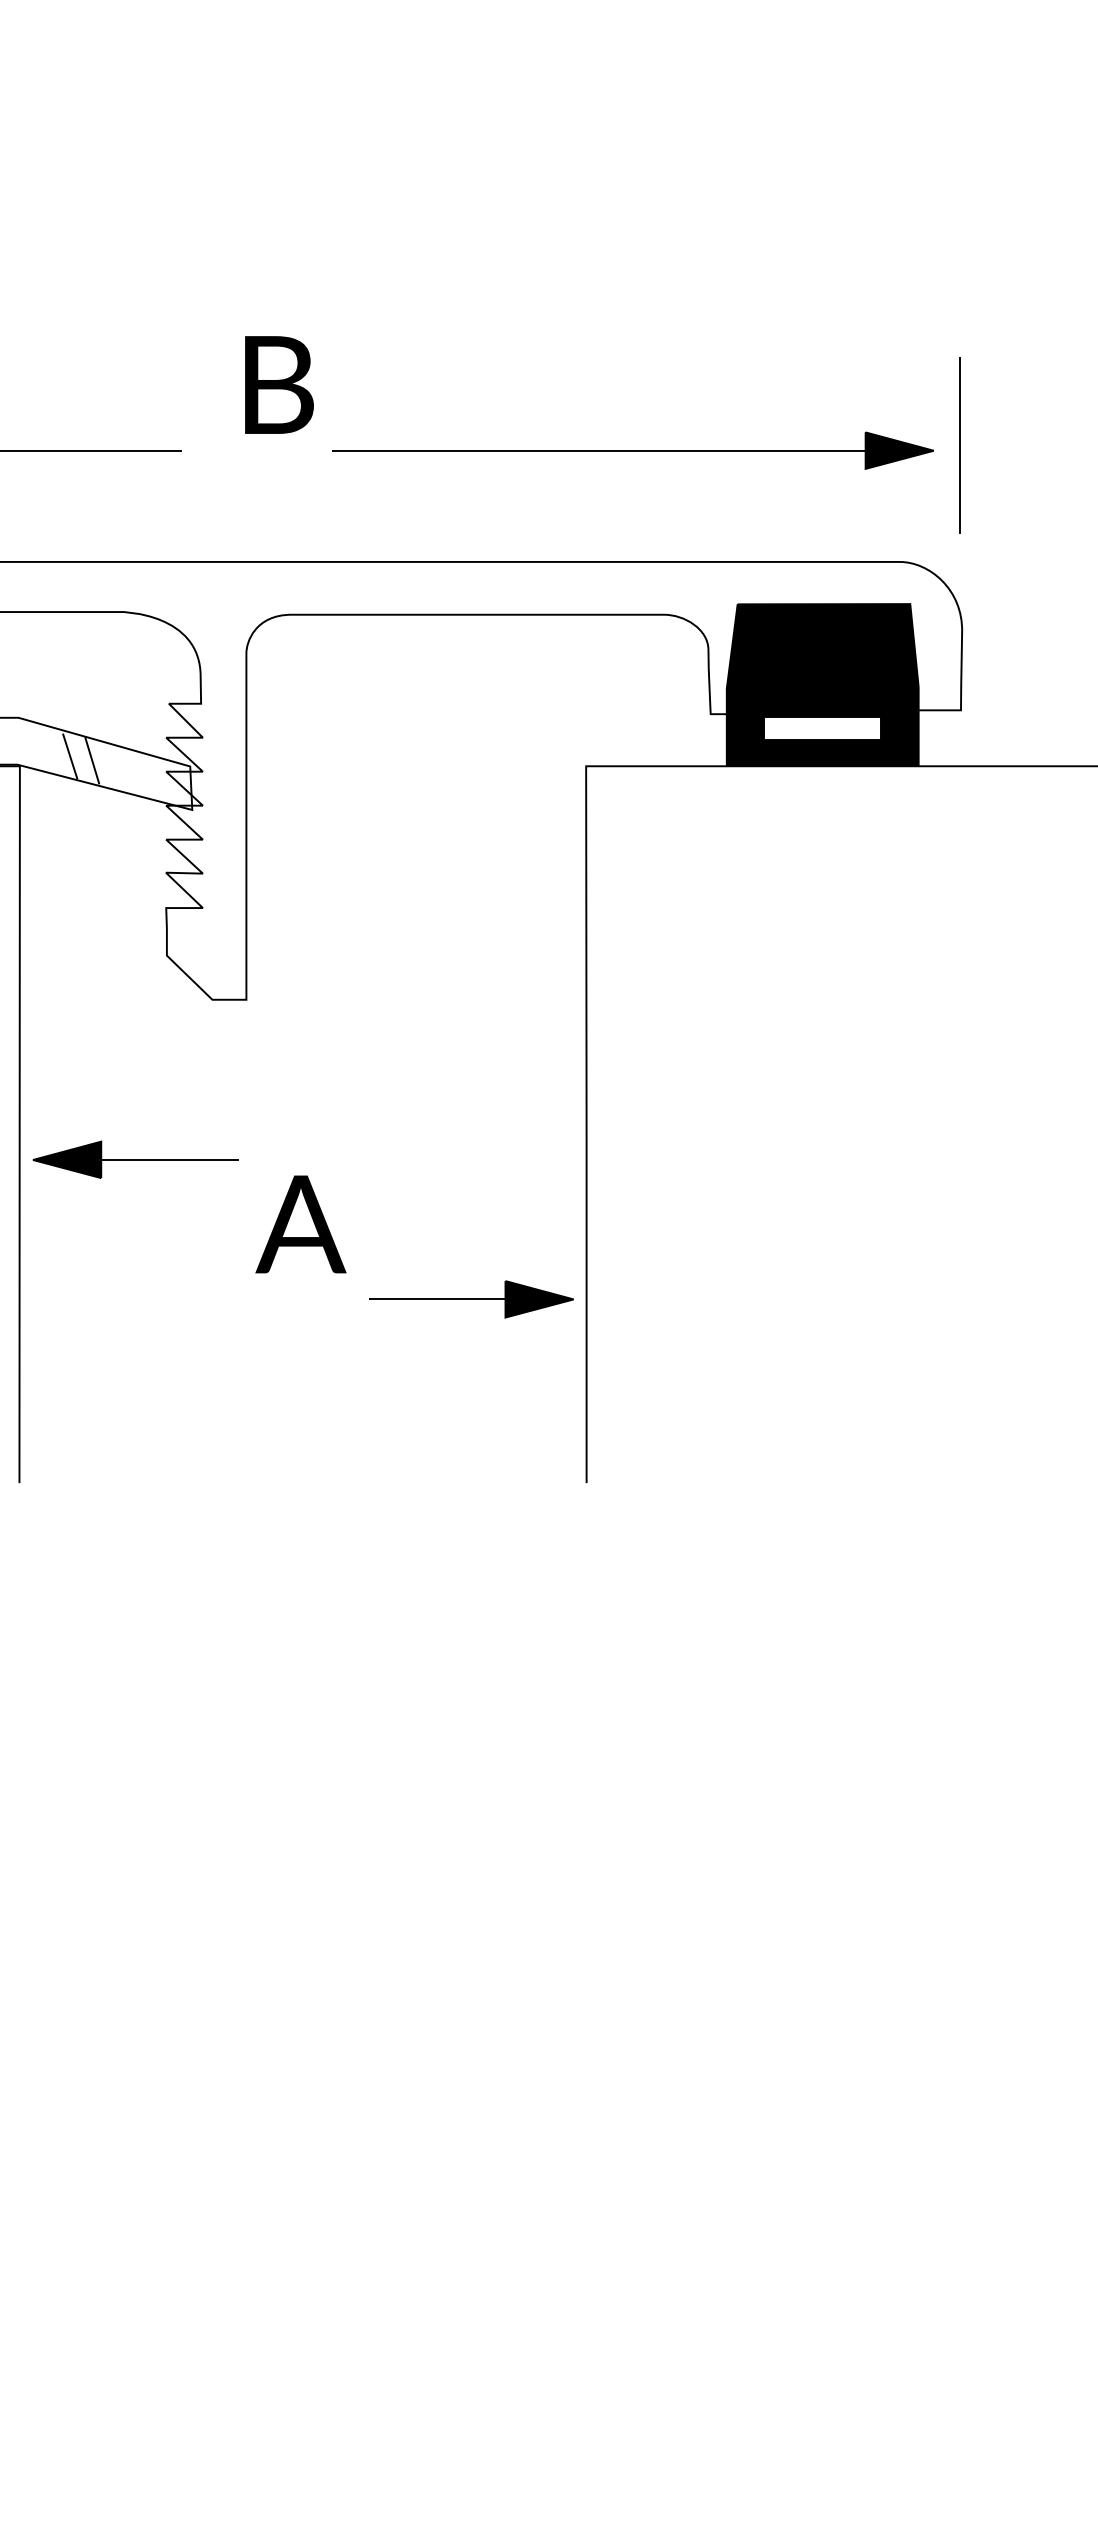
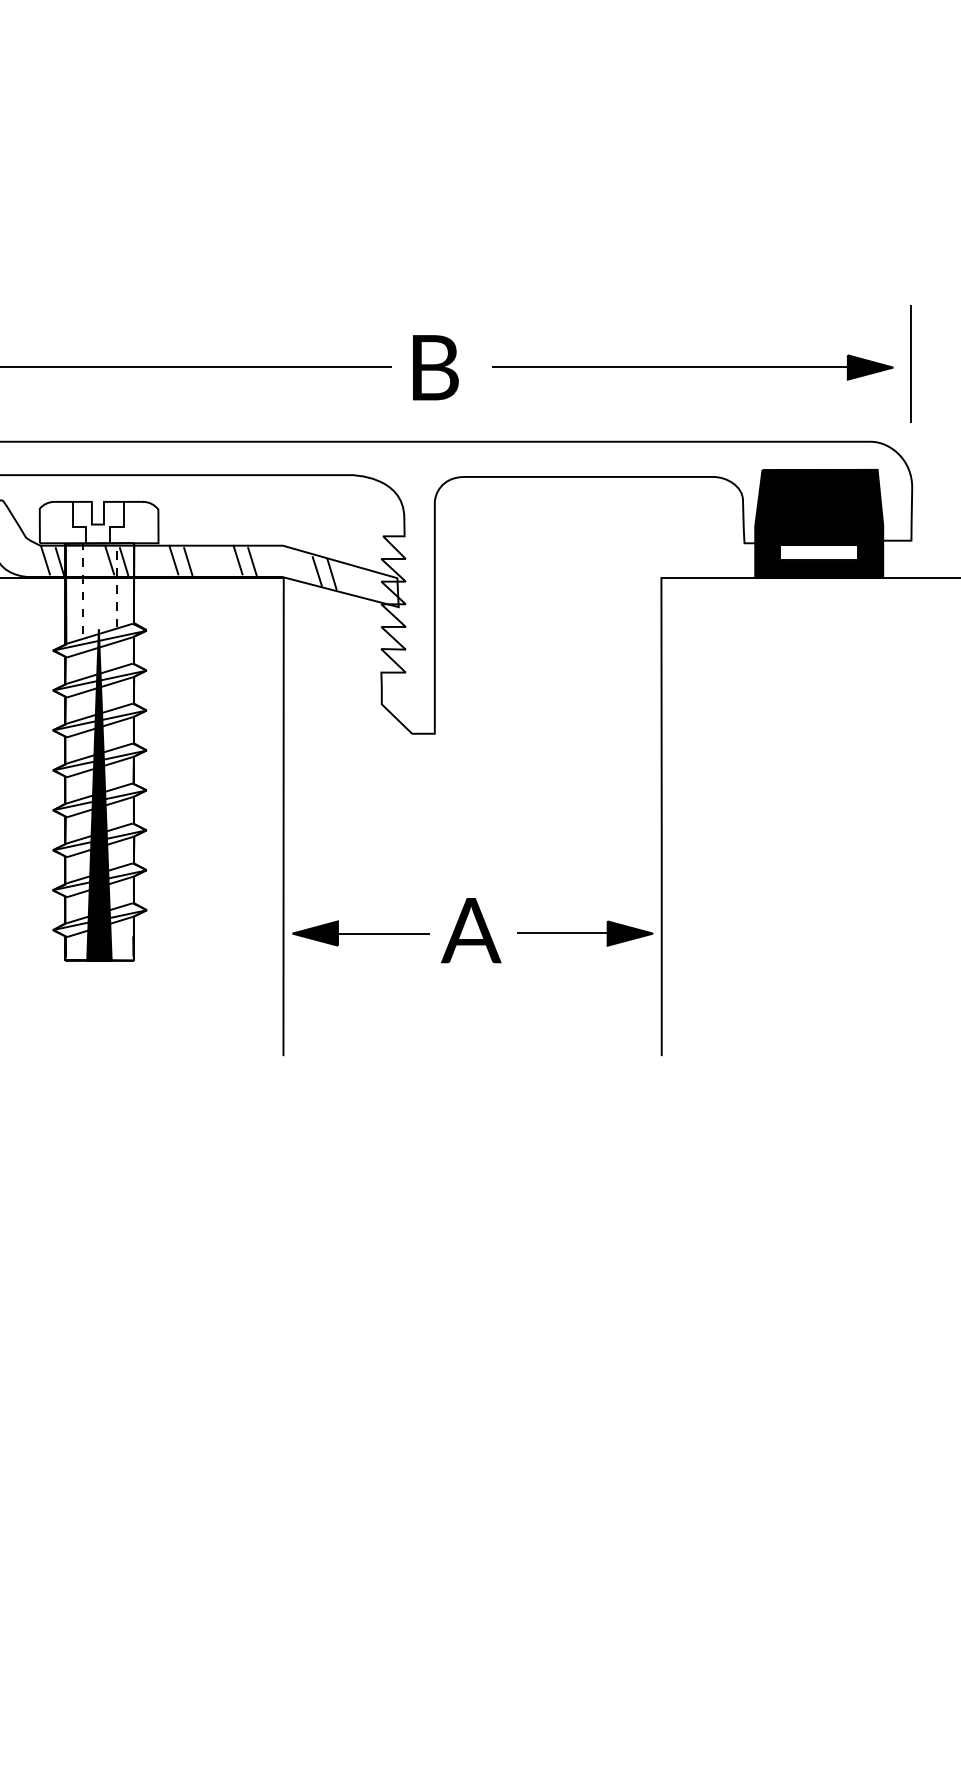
text: (278, 384) -> (435, 367), moved
part: (134, 1159) -> (360, 933), moved
text: (301, 1224) -> (471, 930), moved

